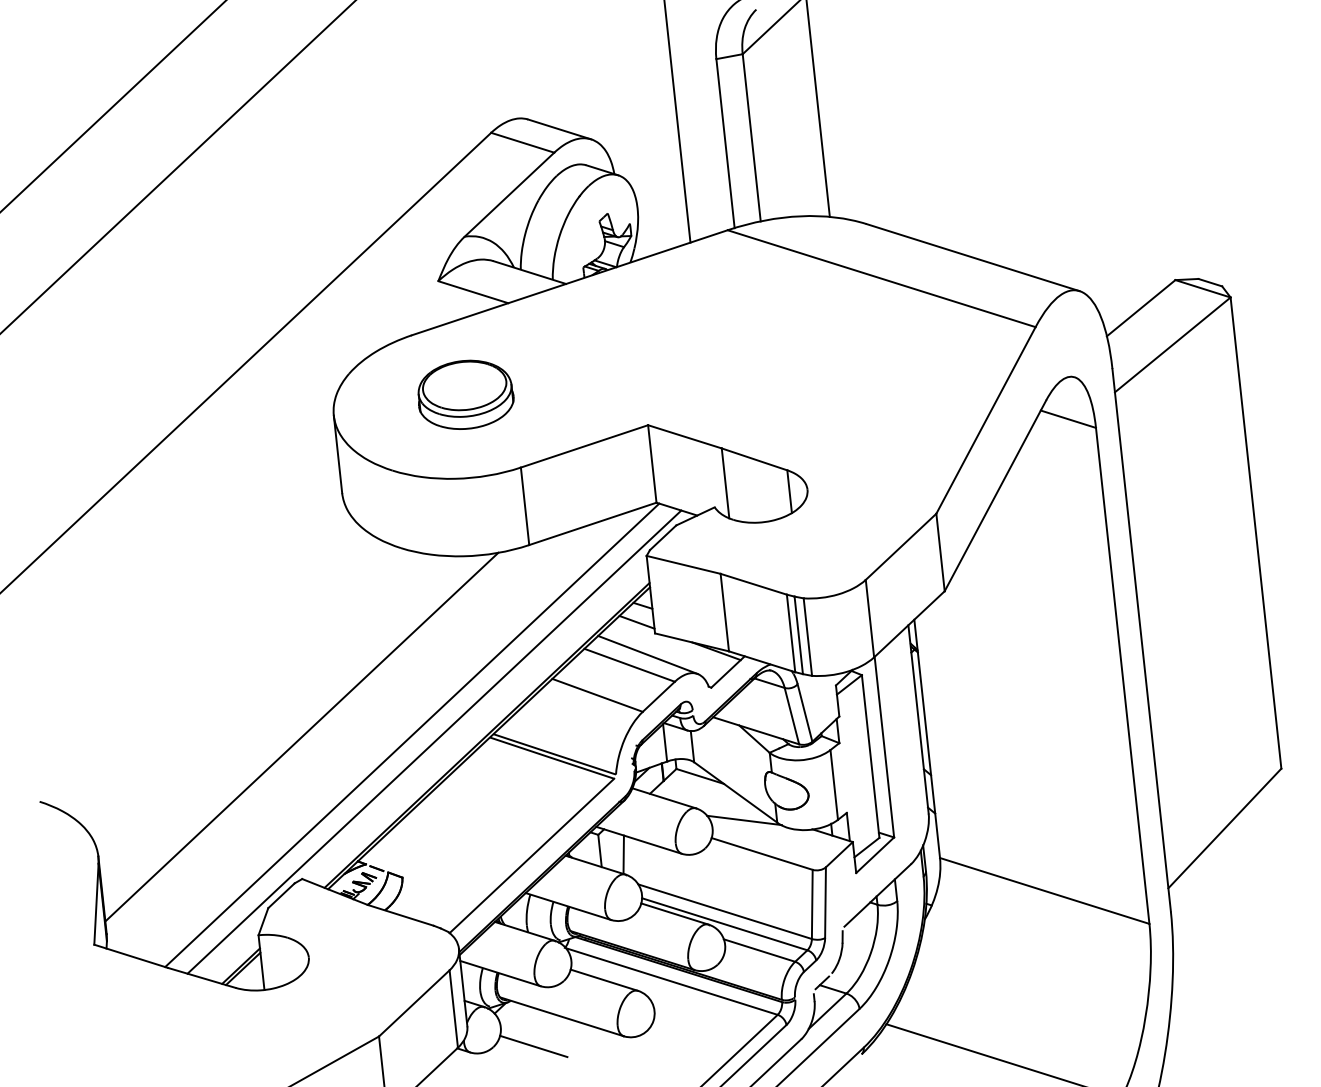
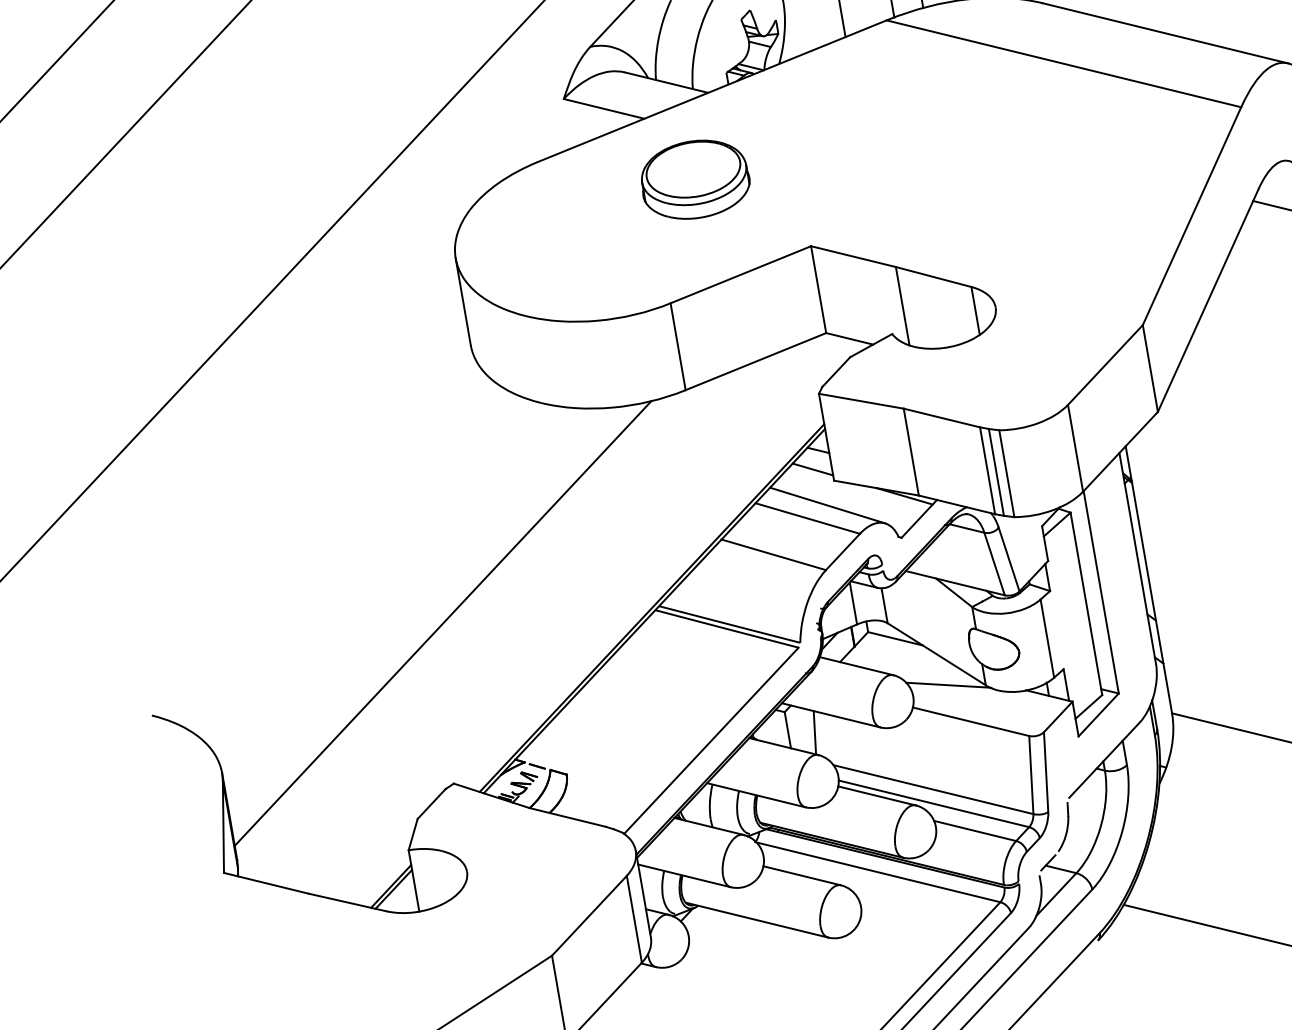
part: (465, 394) -> (694, 179), moved
line: (412, 735) -> (567, 613), removed
line: (434, 741) -> (593, 618), removed
line: (533, 1046) -> (727, 955), removed

